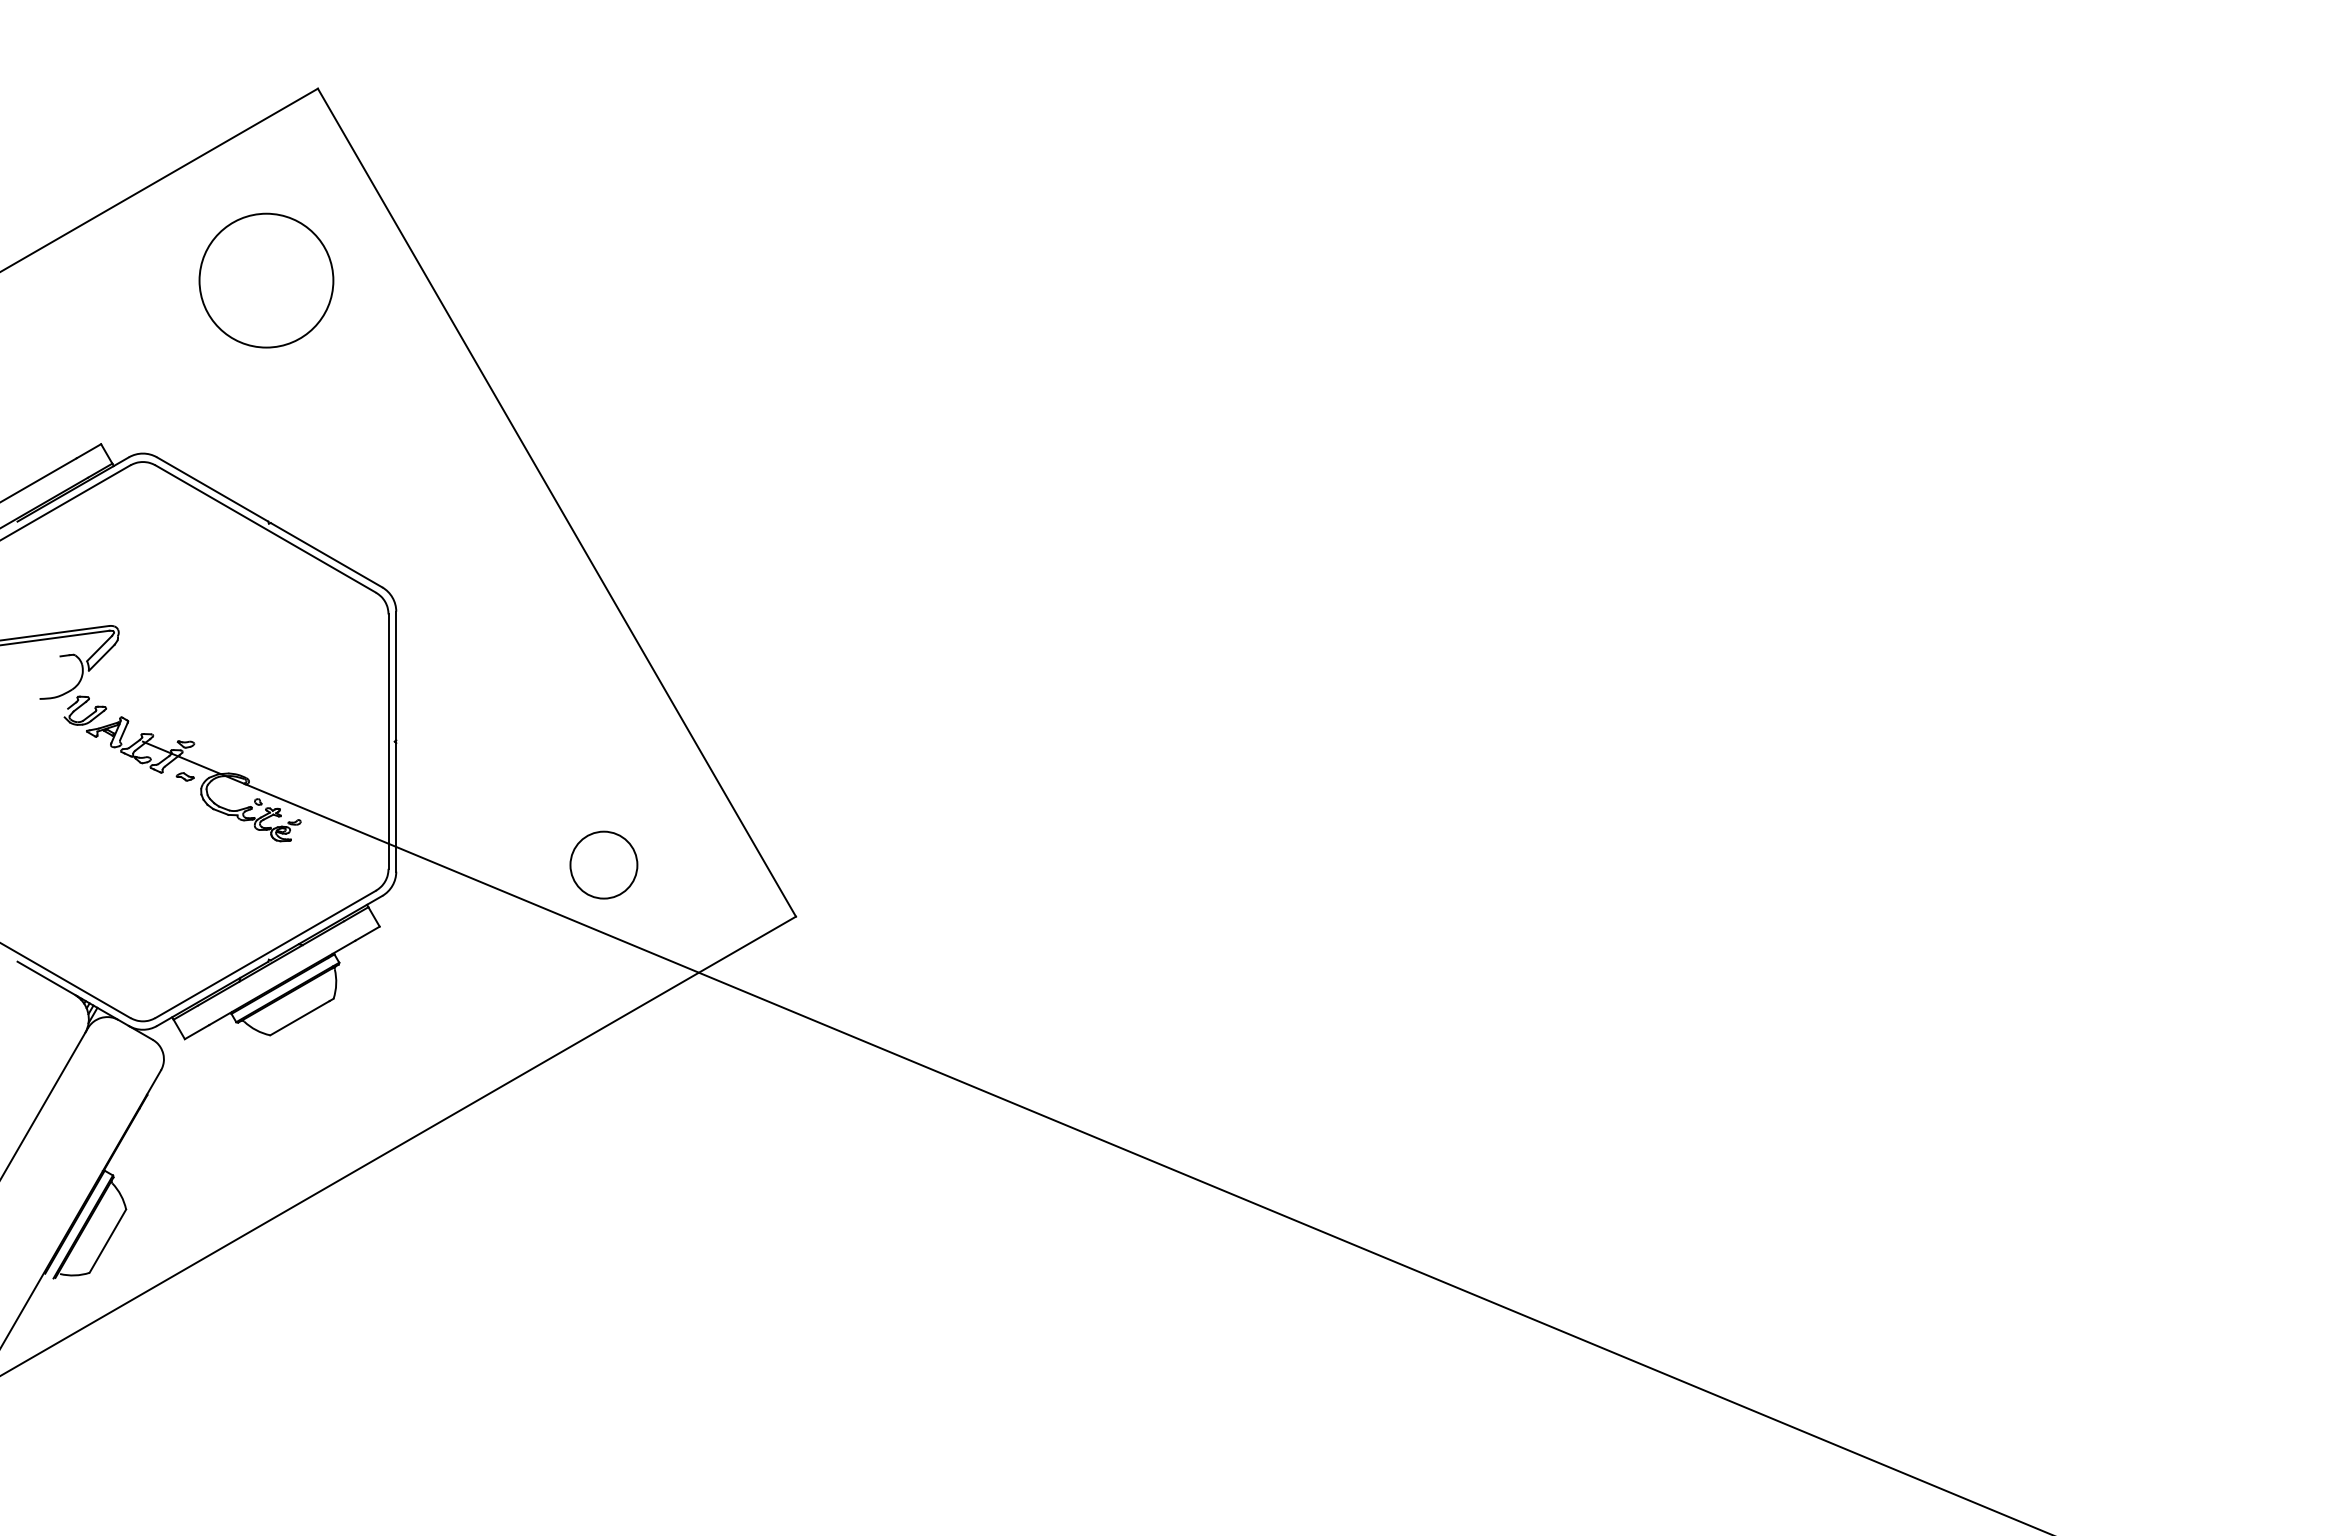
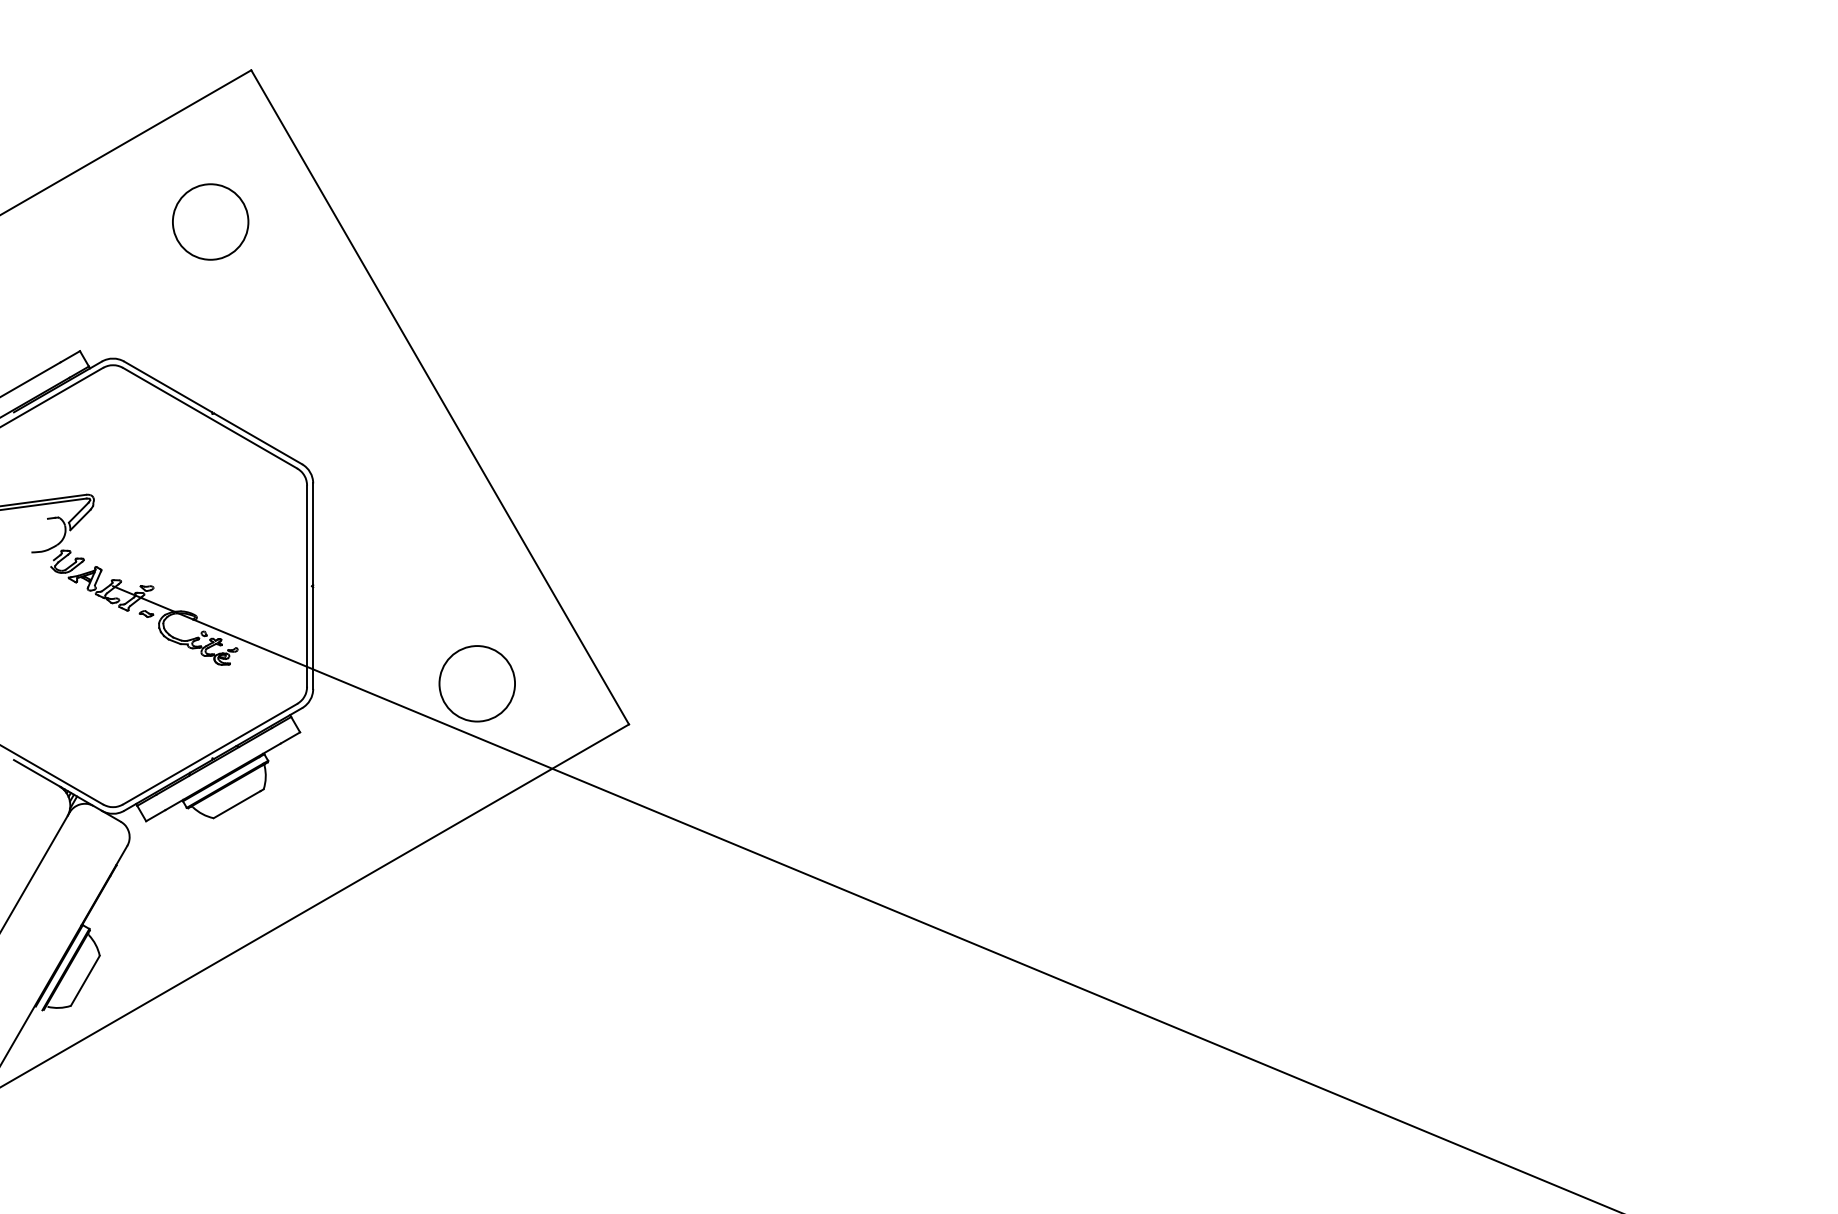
circle: (266, 280) -> (210, 221), size x0.71
circle: (603, 864) -> (476, 683), size x1.43

